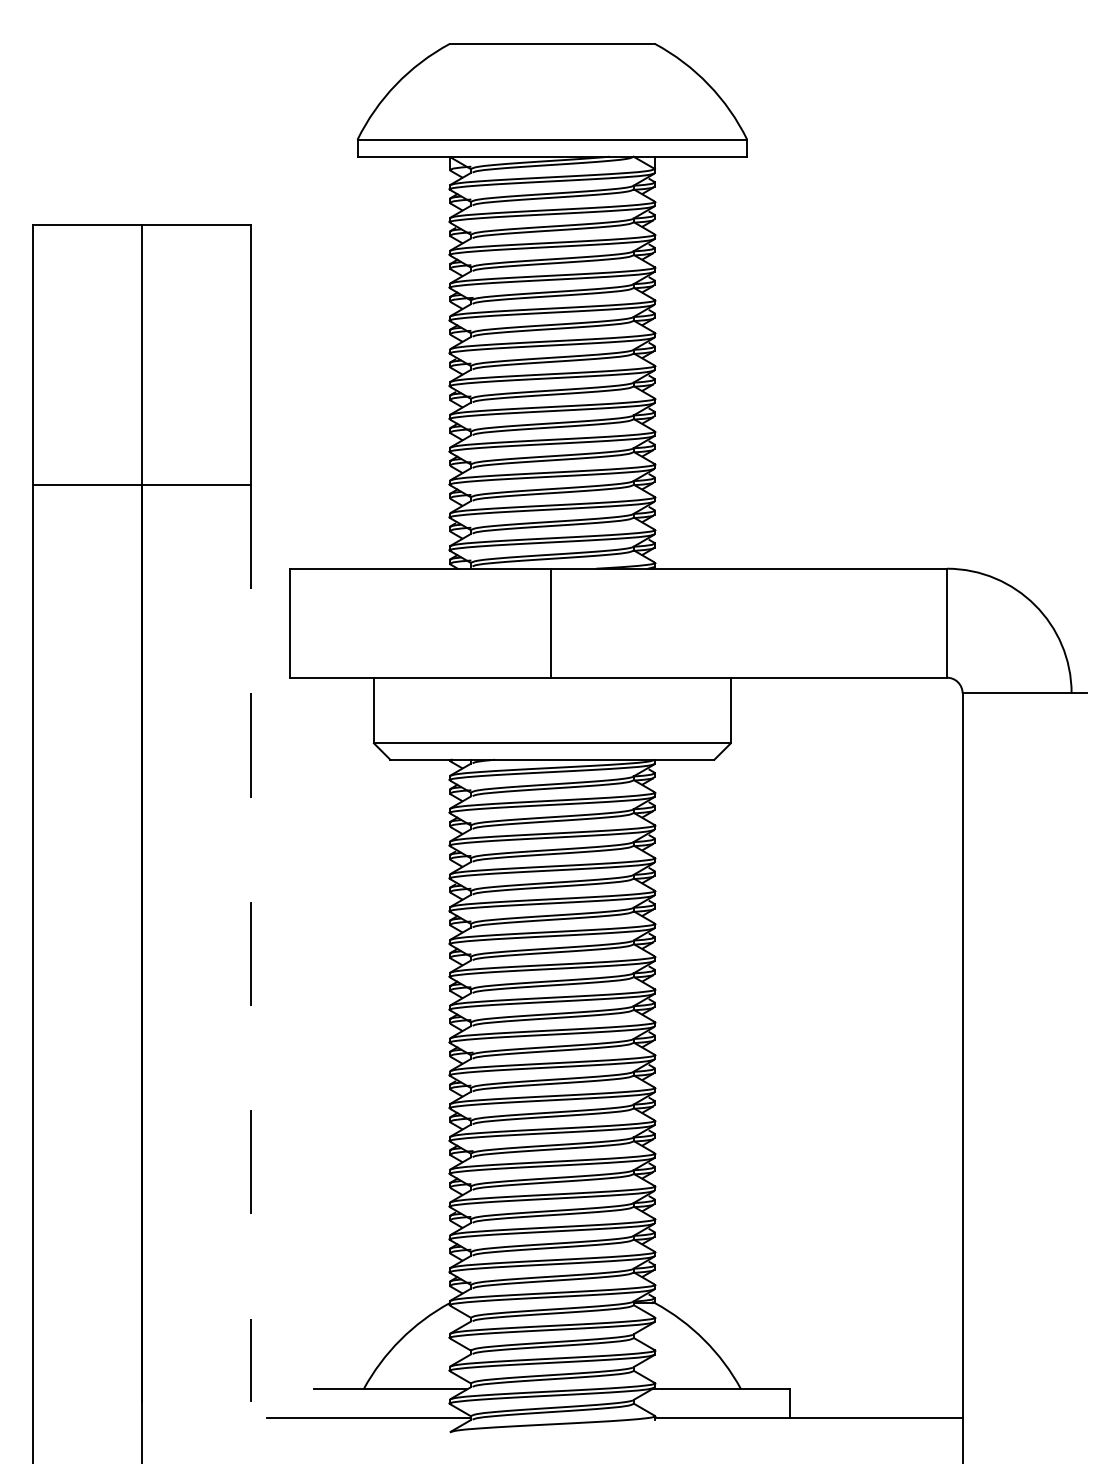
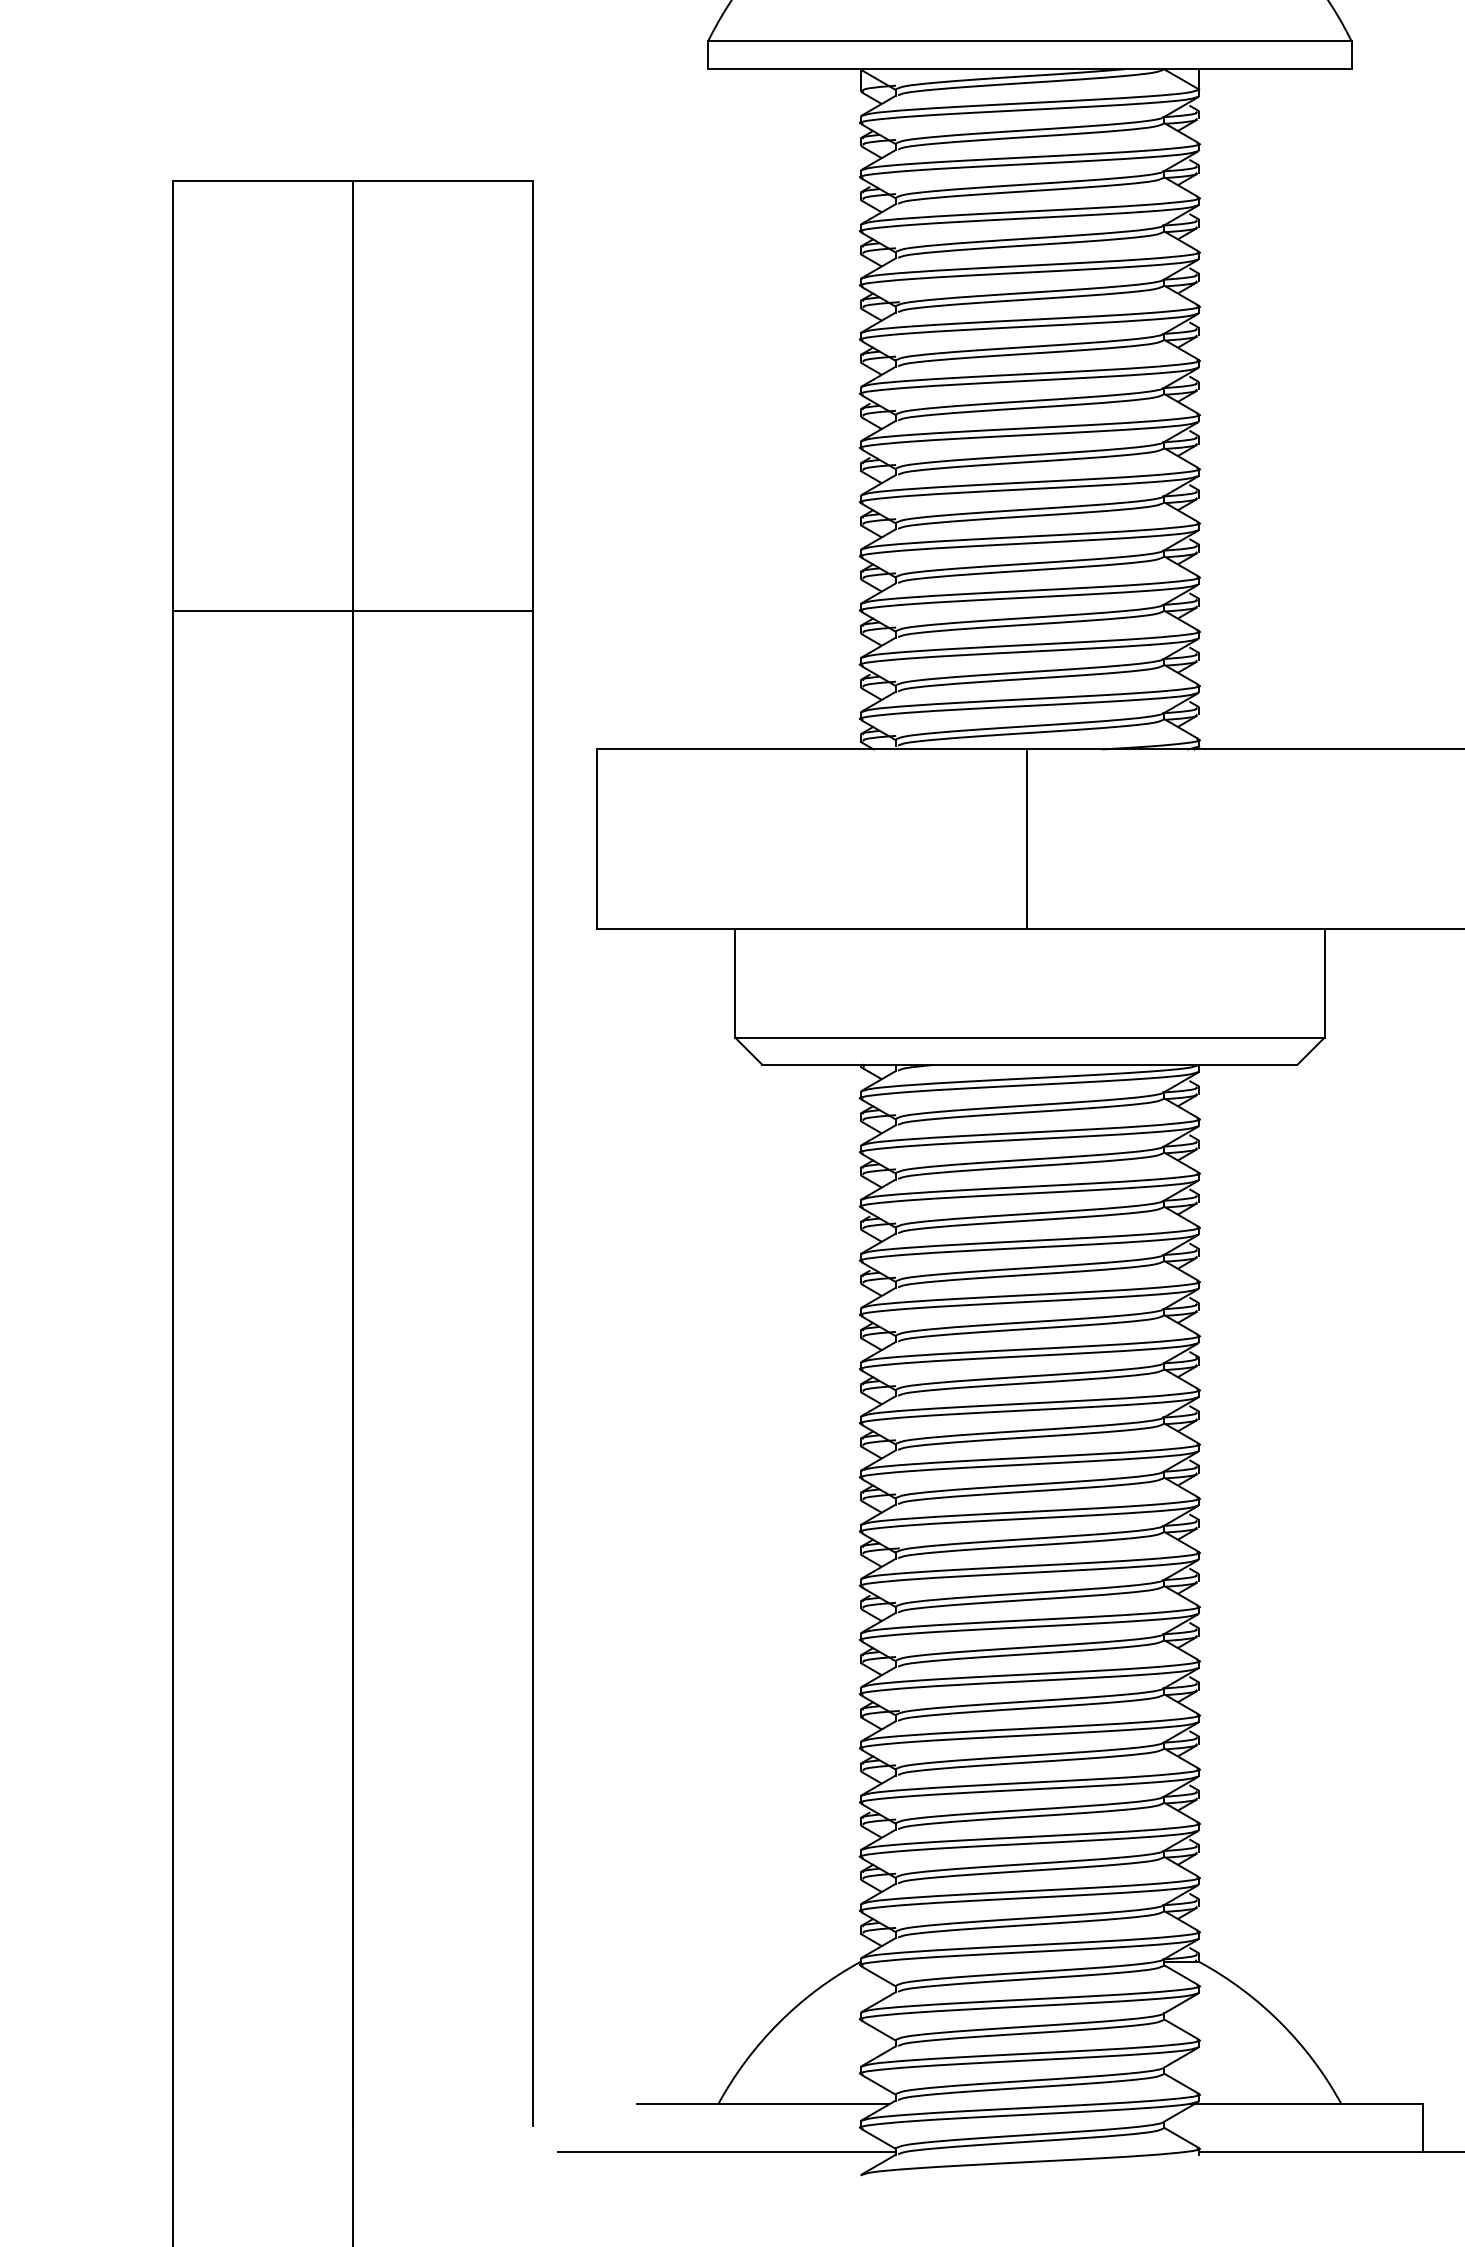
line: (251, 943) -> (533, 1368), dashed -> solid

